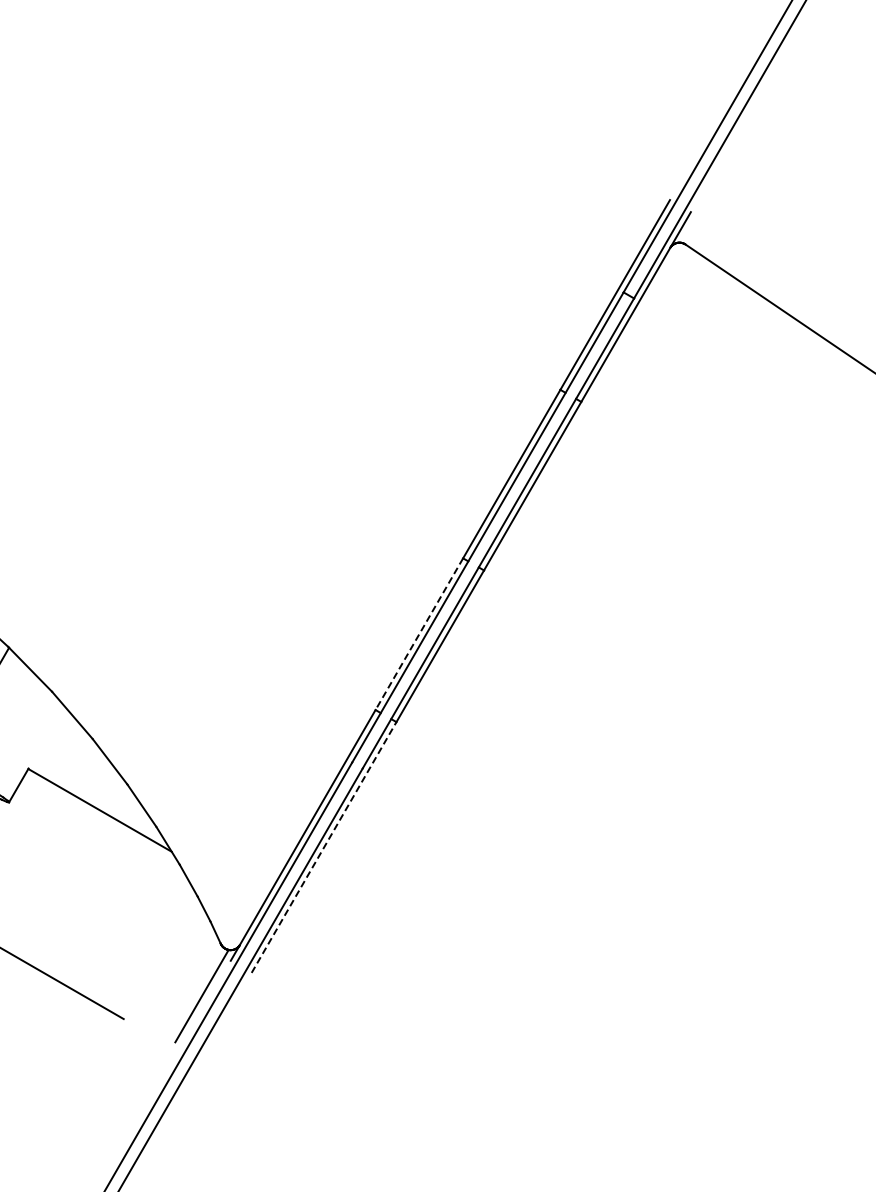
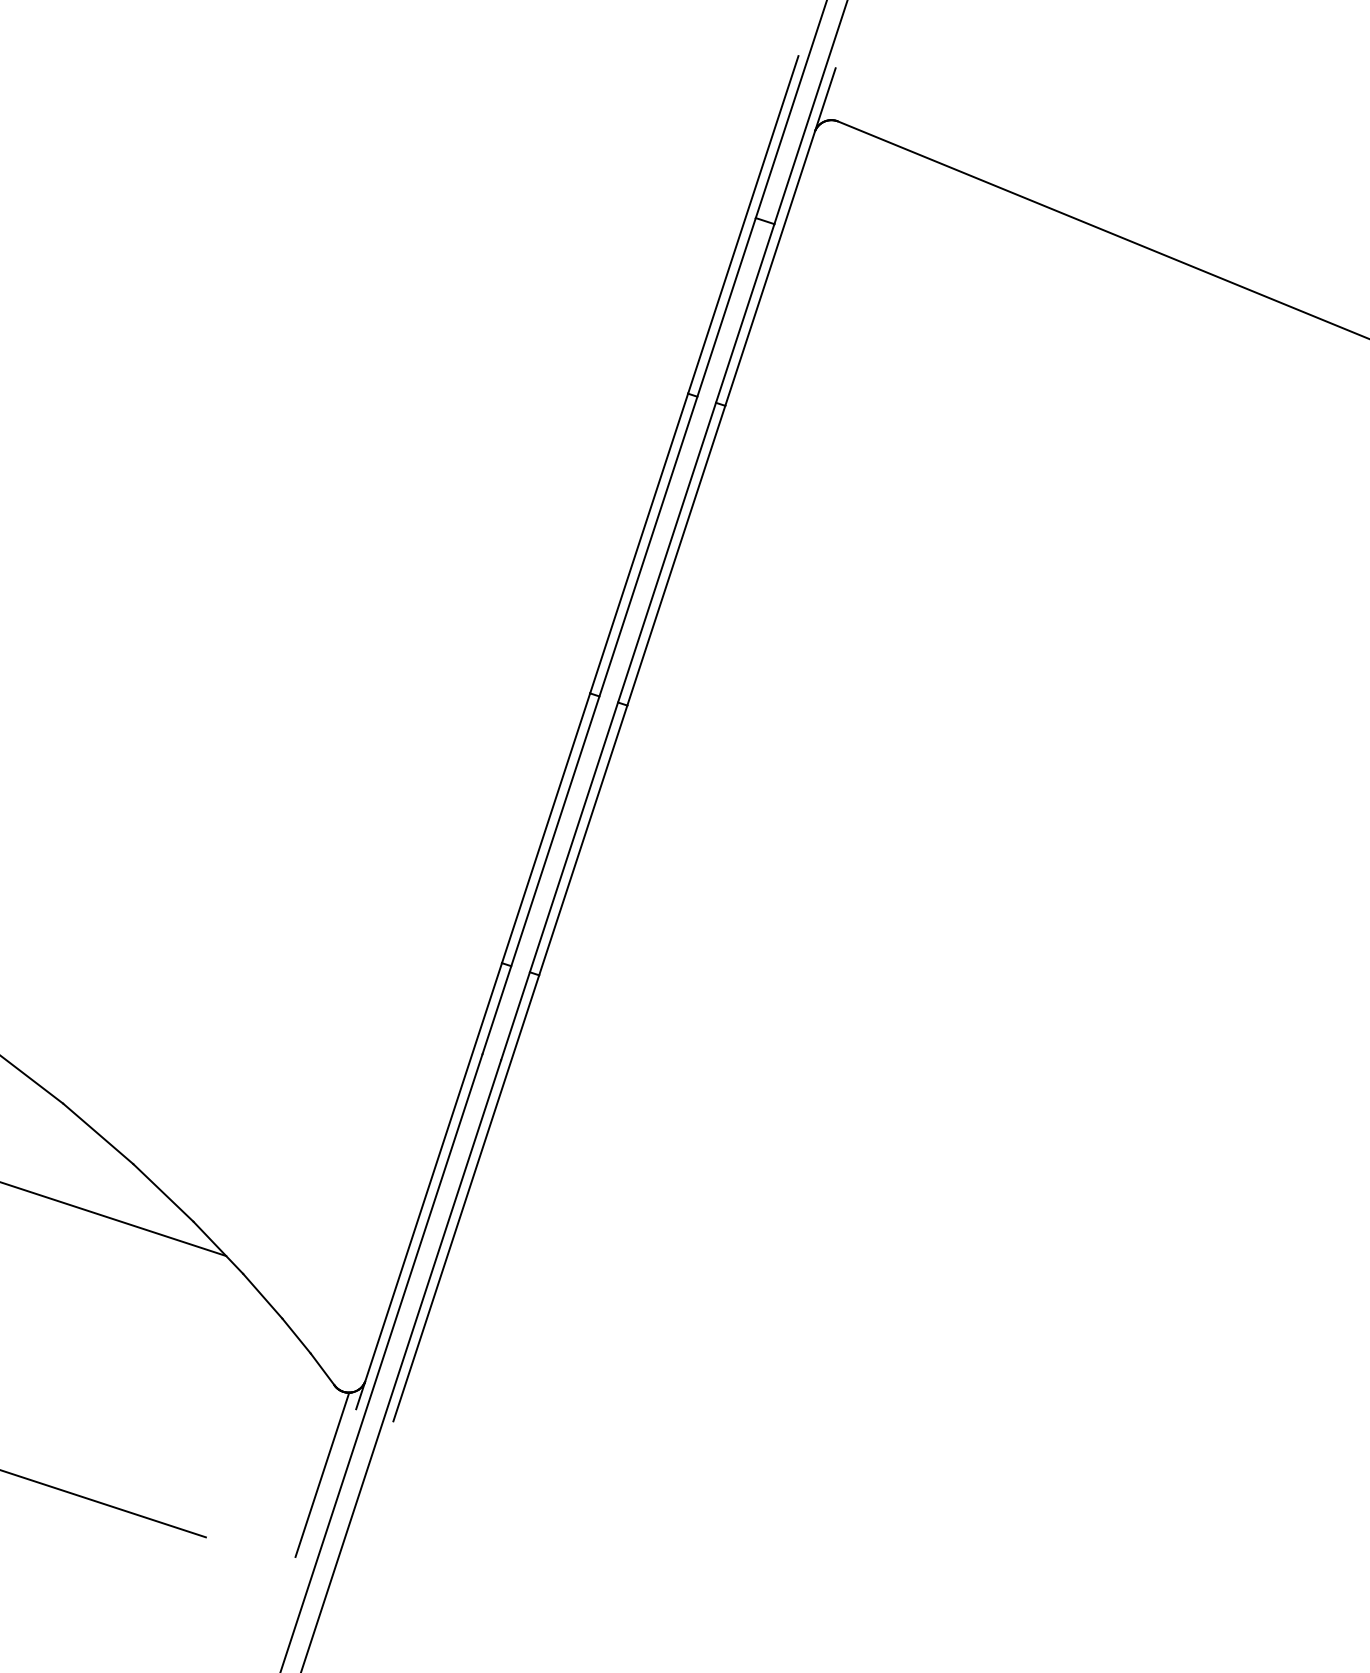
line: (419, 634) -> (546, 828), dashed -> solid
line: (324, 847) -> (466, 1198), dashed -> solid

